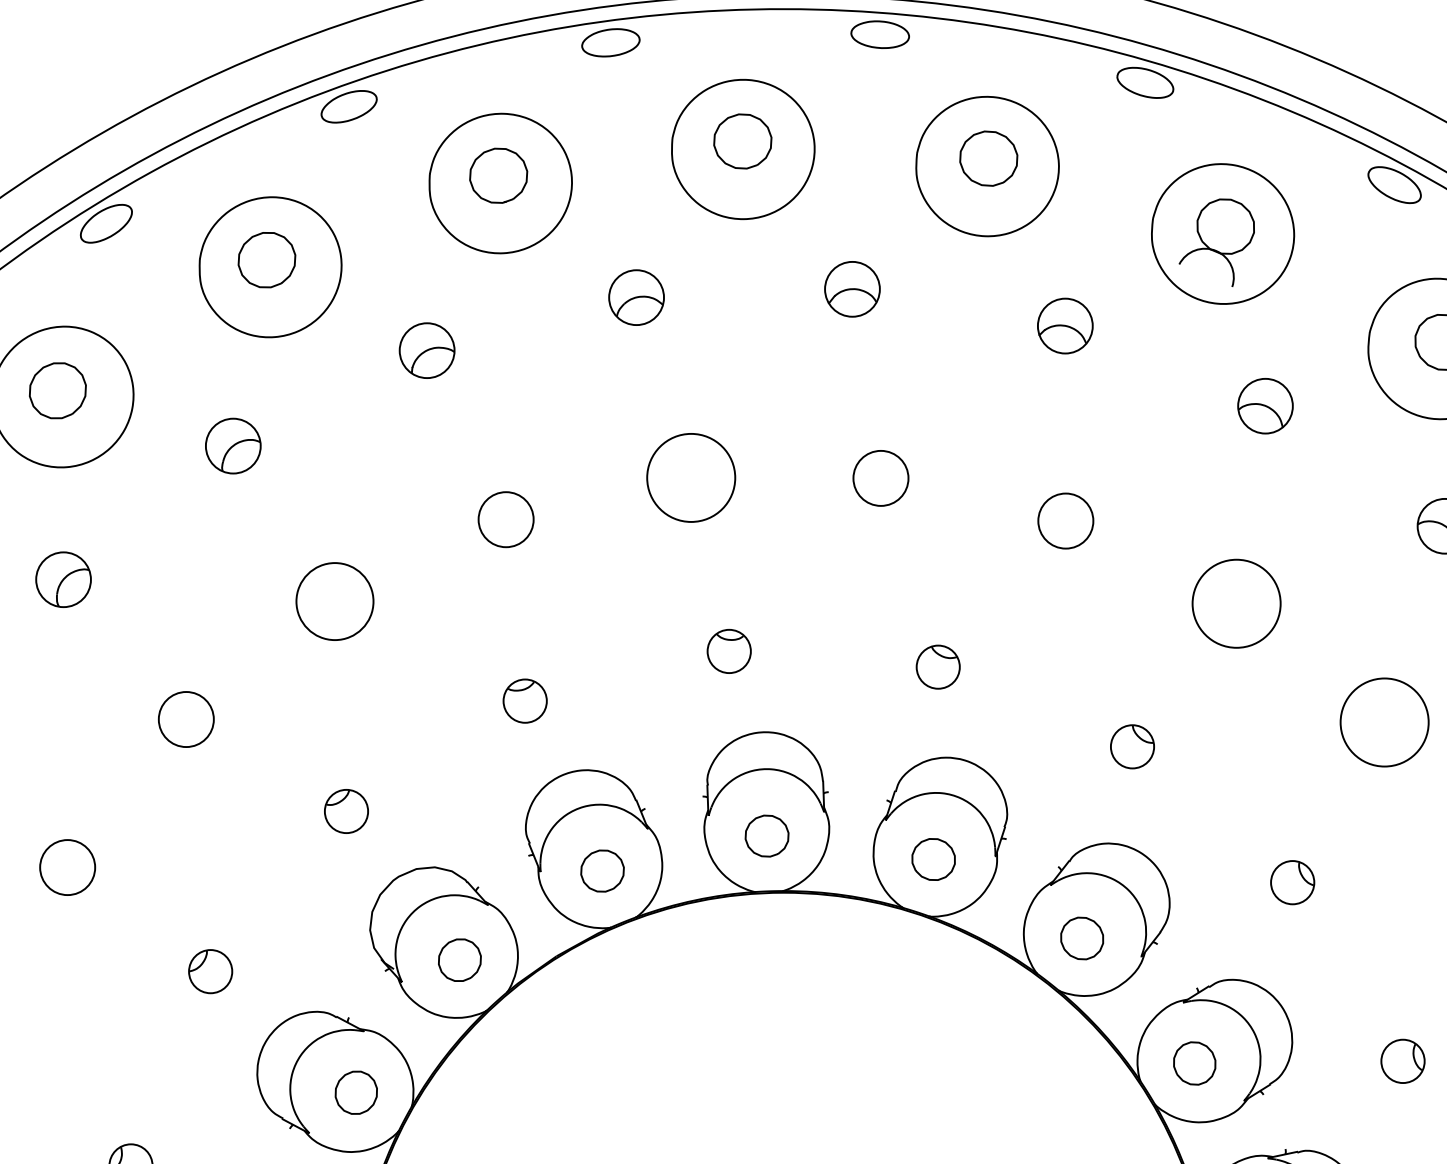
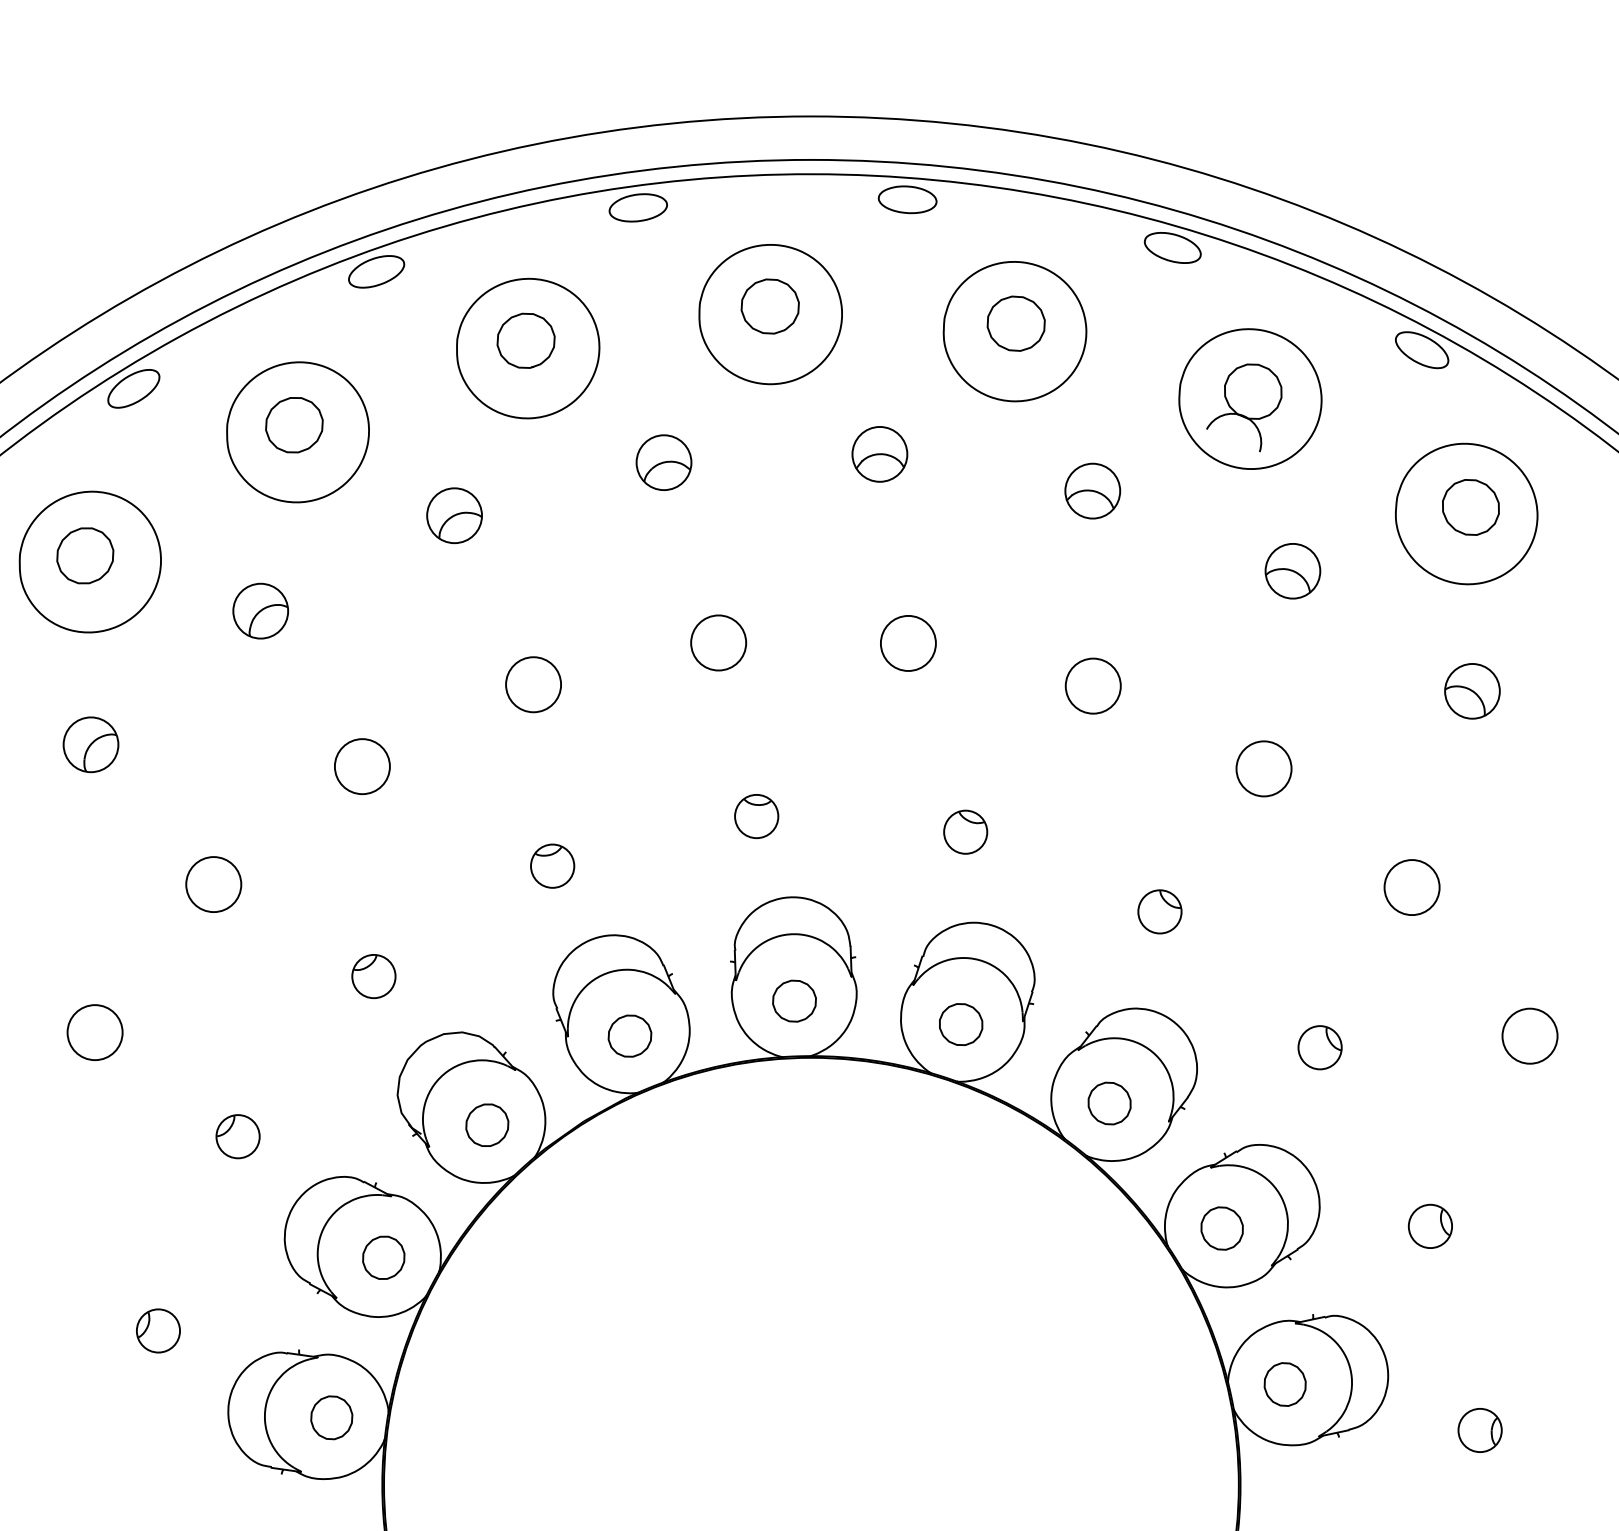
circle: (691, 477) -> (718, 642), size x0.62
circle: (334, 601) -> (361, 766), size x0.71
circle: (1236, 603) -> (1263, 768), size x0.62
circle: (1384, 722) -> (1411, 887), size x0.62

